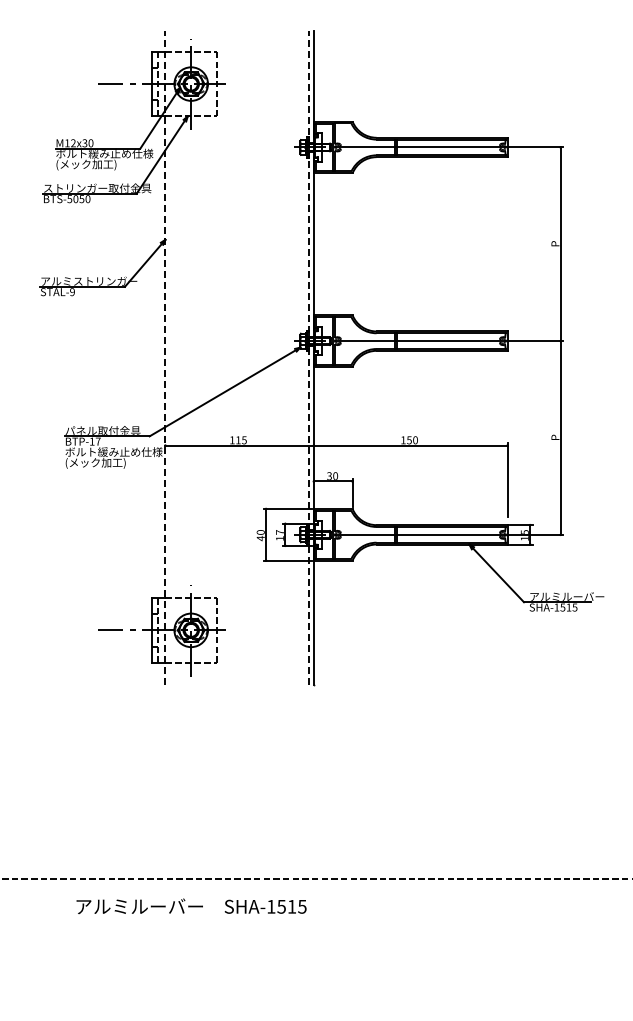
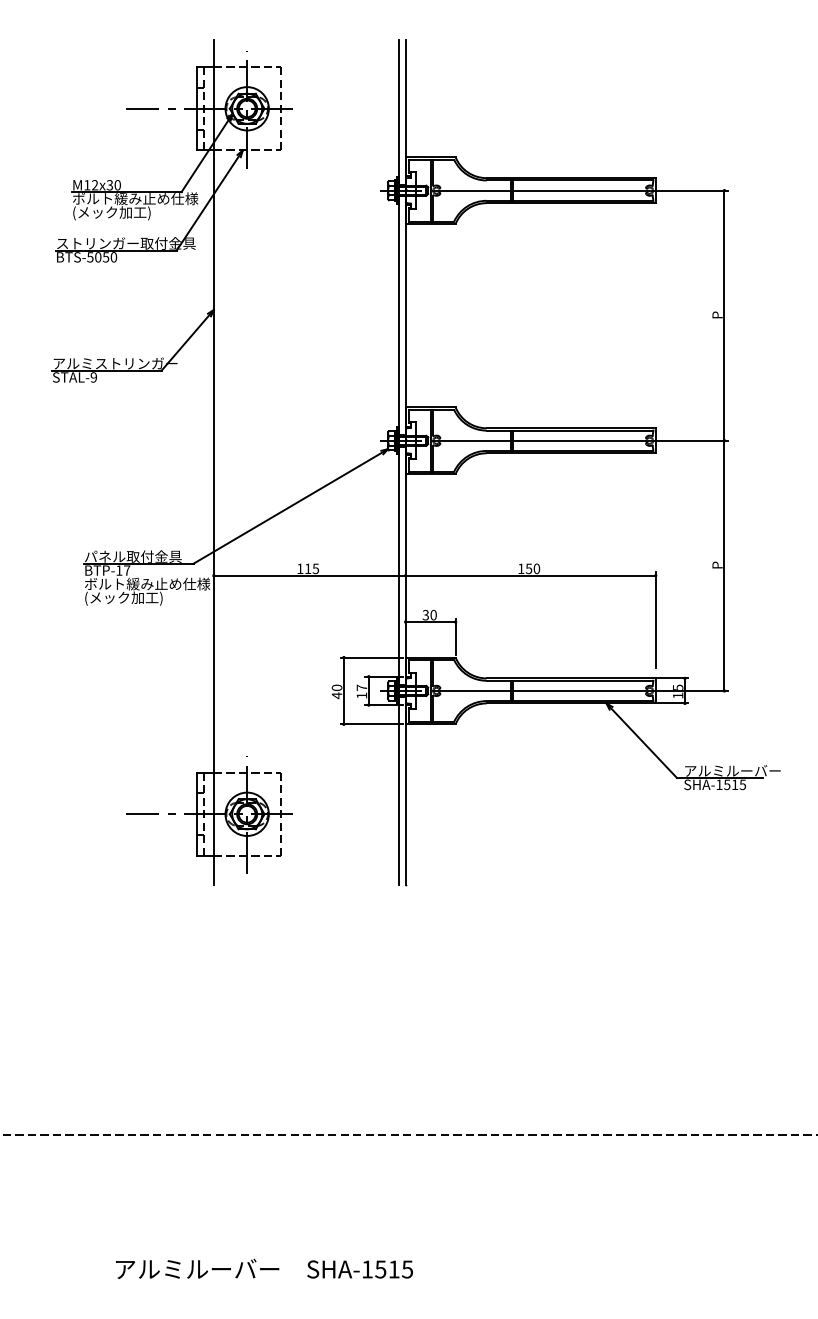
line: (165, 357) -> (213, 461), dashed -> solid
line: (308, 357) -> (398, 461), dashed -> solid
text: (191, 906) -> (264, 1269), moved

